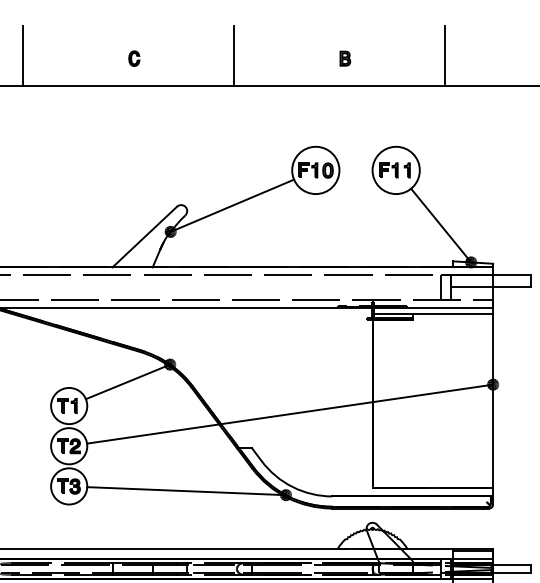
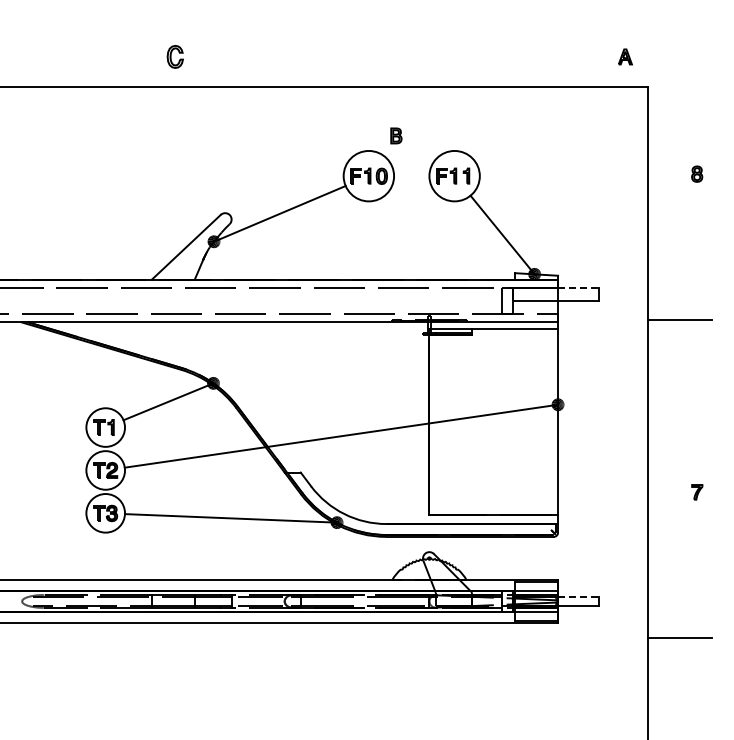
line: (23, 56) -> (56, 54), removed
line: (233, 56) -> (281, 54), removed
line: (444, 56) -> (506, 54), removed
part: (133, 58) -> (174, 56), size x1.4
part: (345, 58) -> (396, 135), moved
line: (512, 275) -> (578, 288), solid -> dashed
line: (512, 565) -> (578, 597), solid -> dashed

